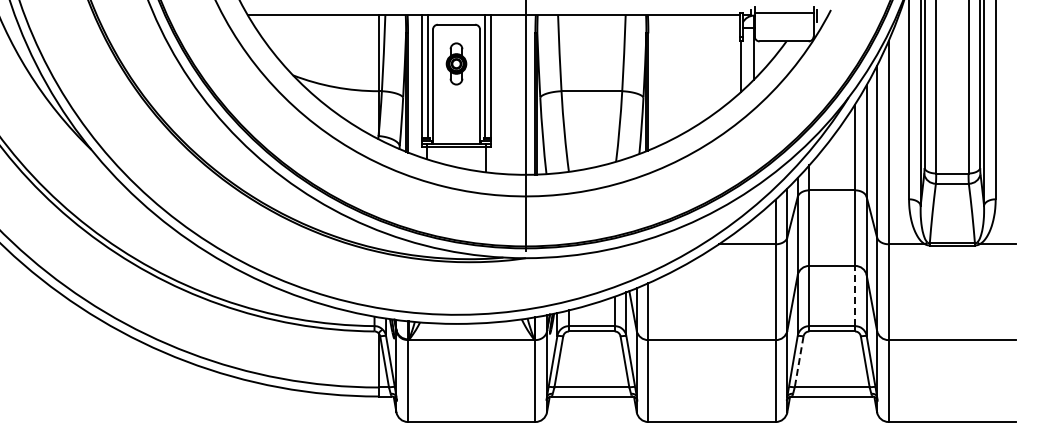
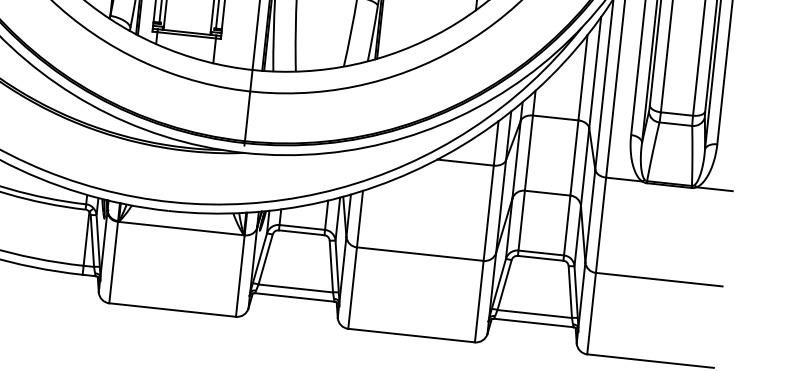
line: (855, 295) -> (567, 225), dashed -> solid
line: (799, 361) -> (504, 284), dashed -> solid

